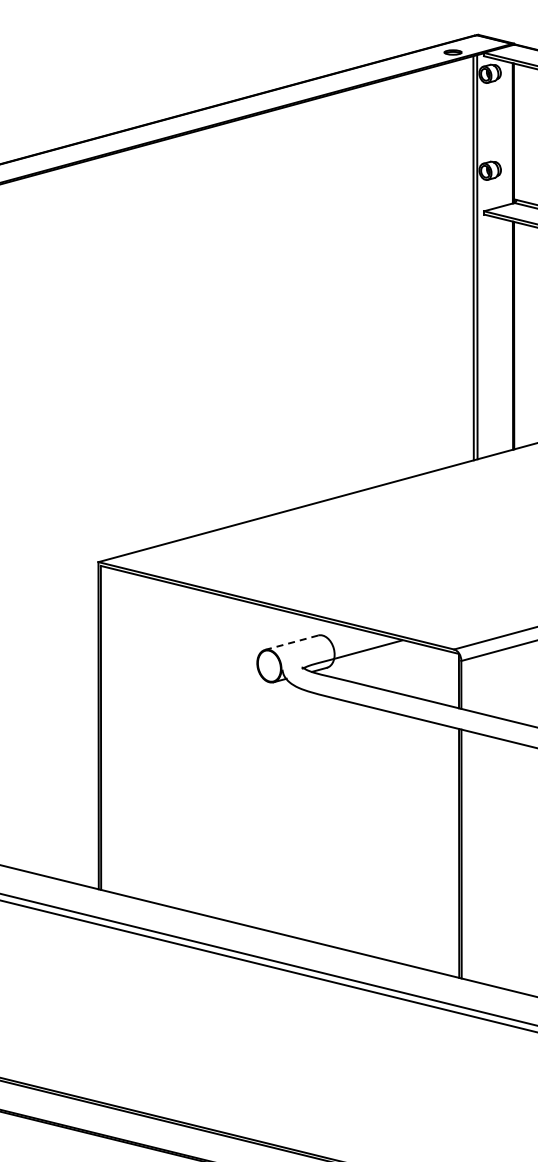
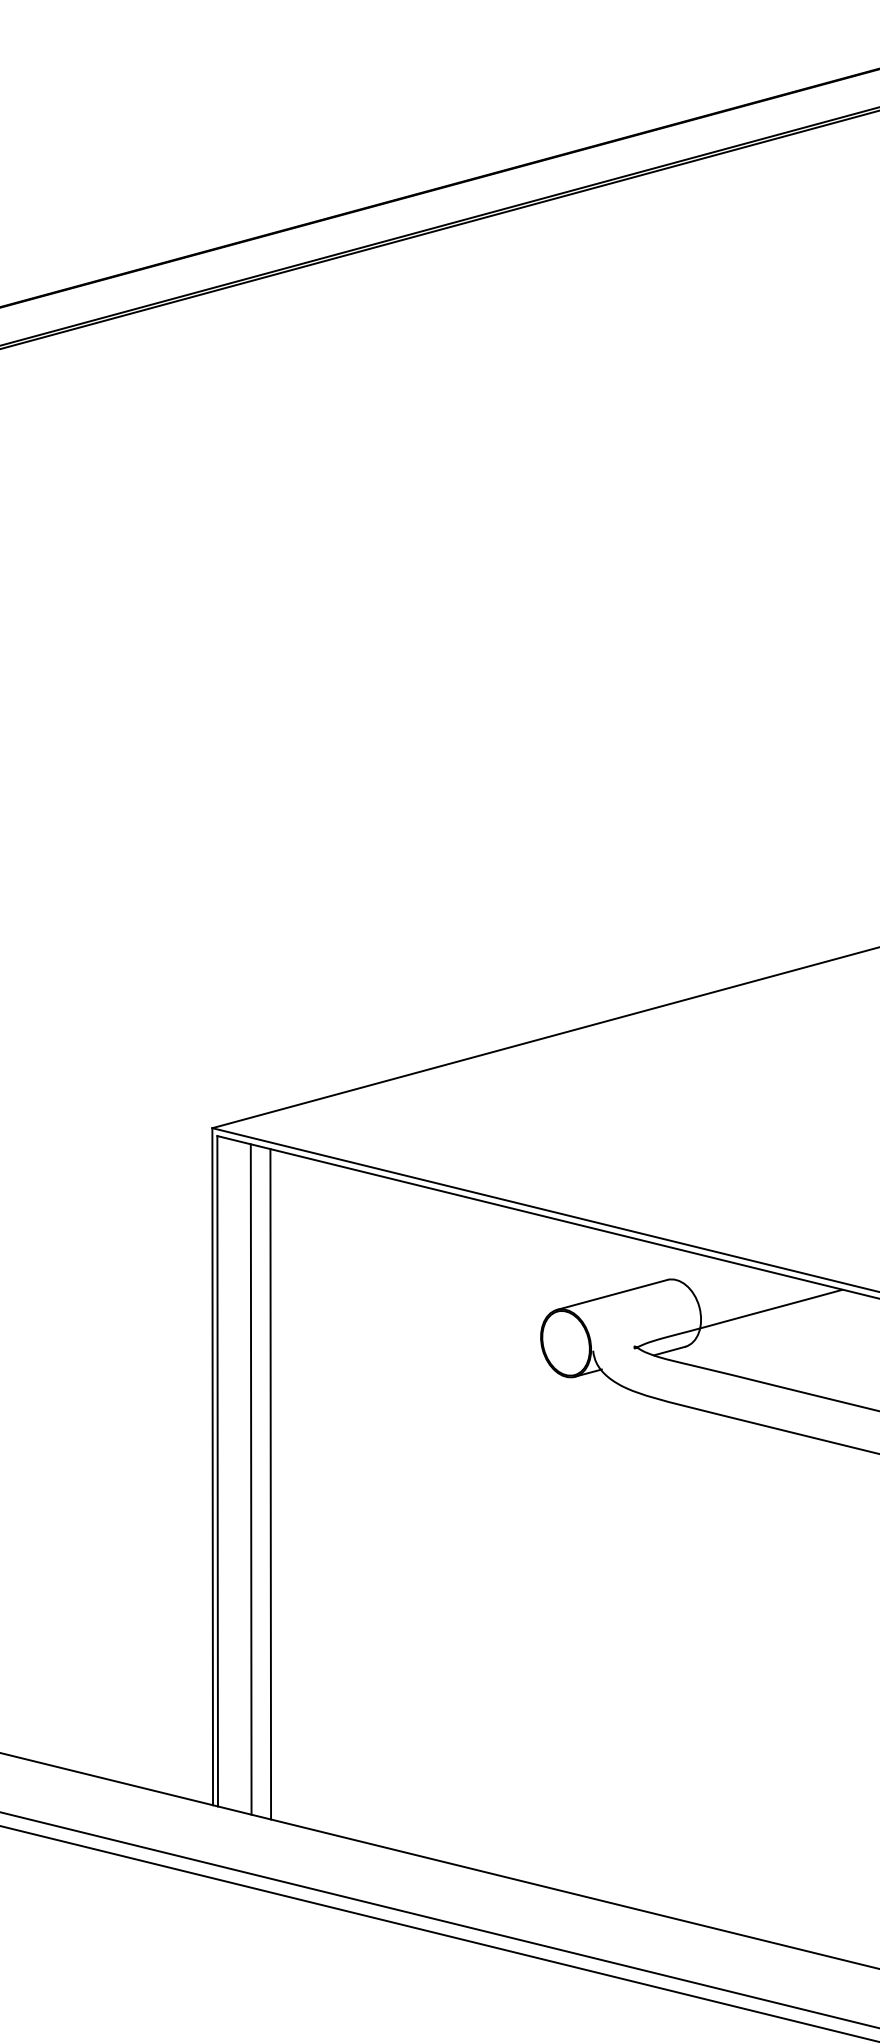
line: (291, 642) -> (611, 1294), dashed -> solid
line: (117, 731) -> (251, 1478), added
line: (126, 734) -> (270, 1484), added

